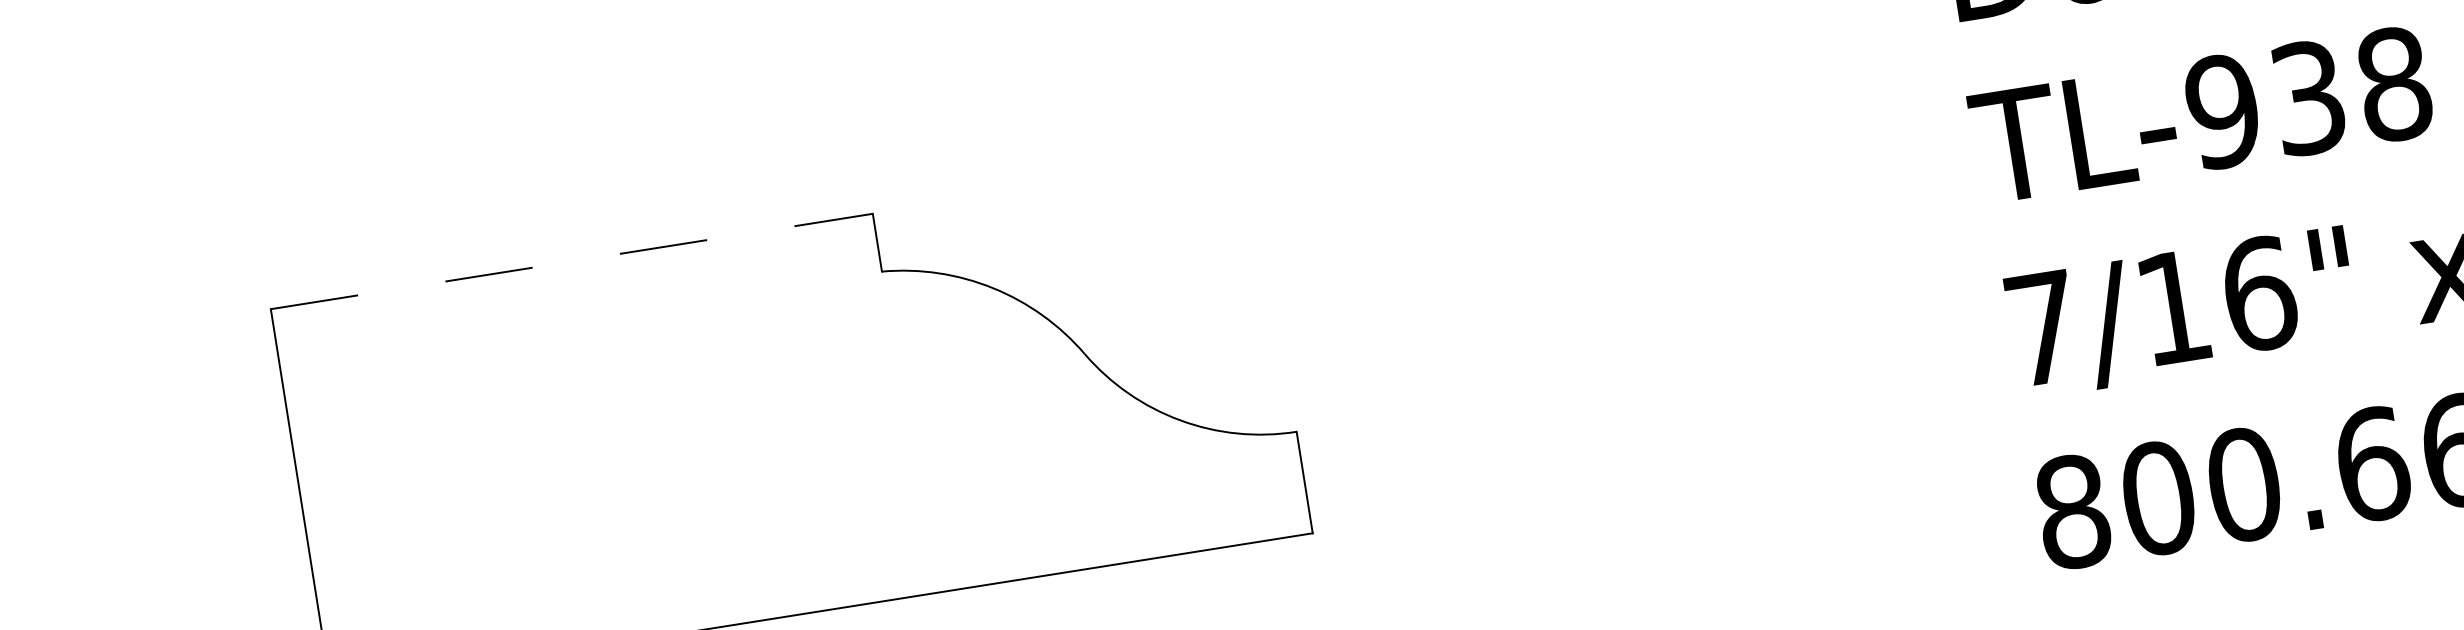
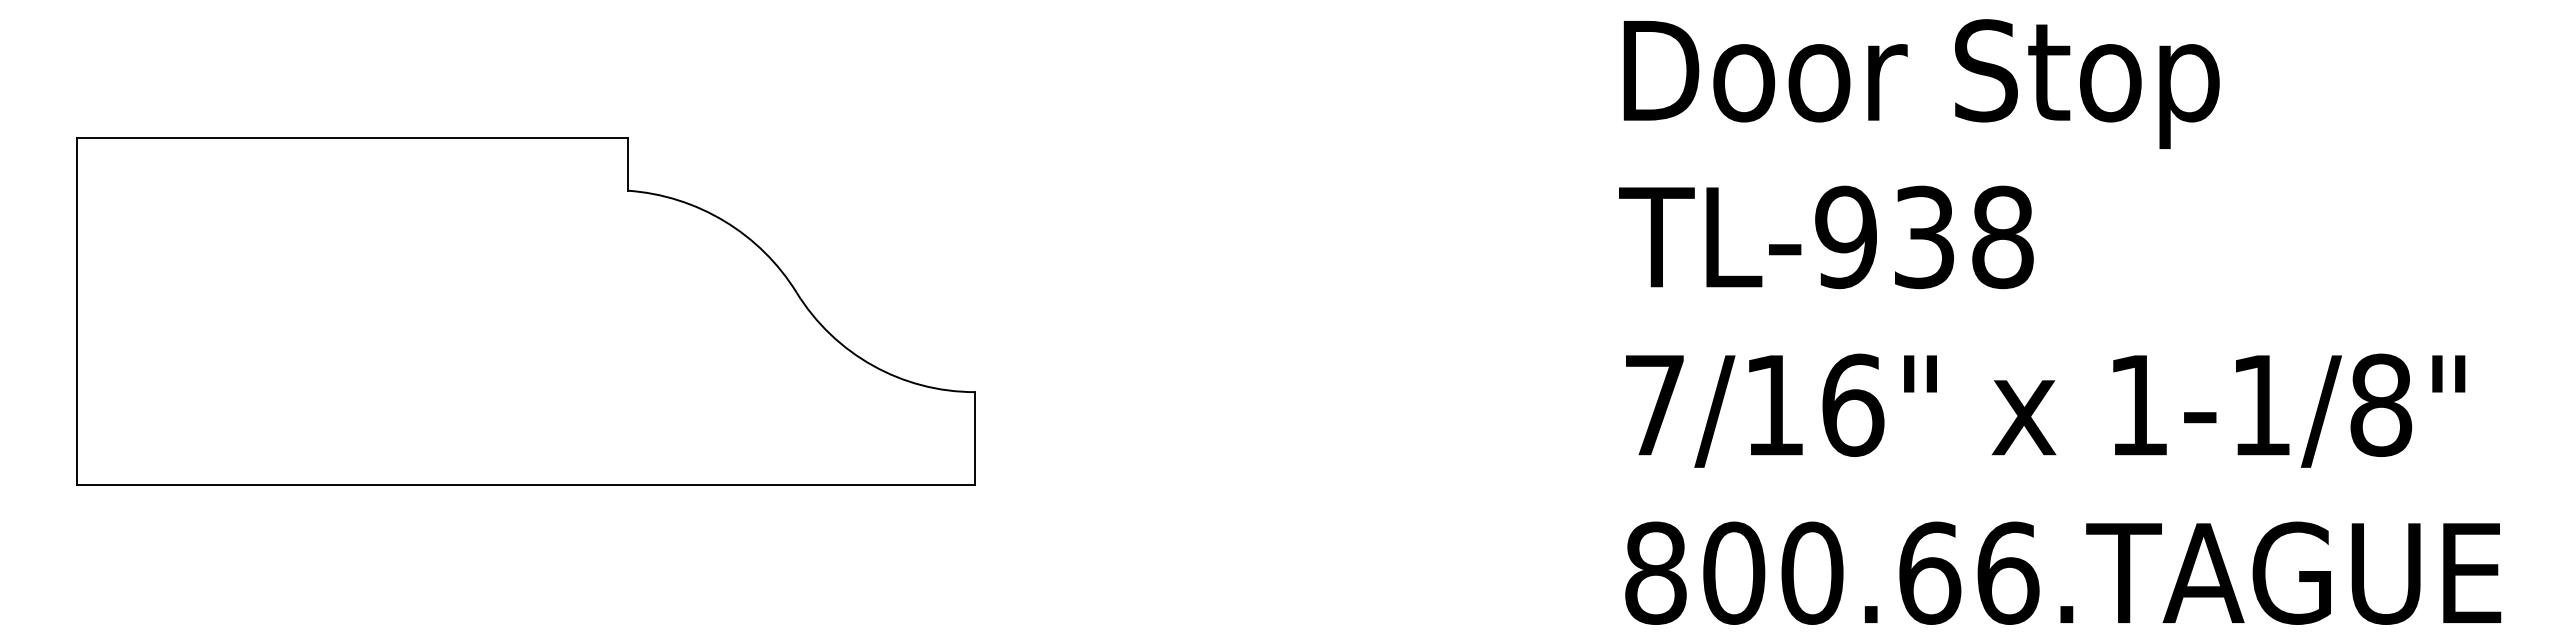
line: (571, 261) -> (352, 137), dashed -> solid

